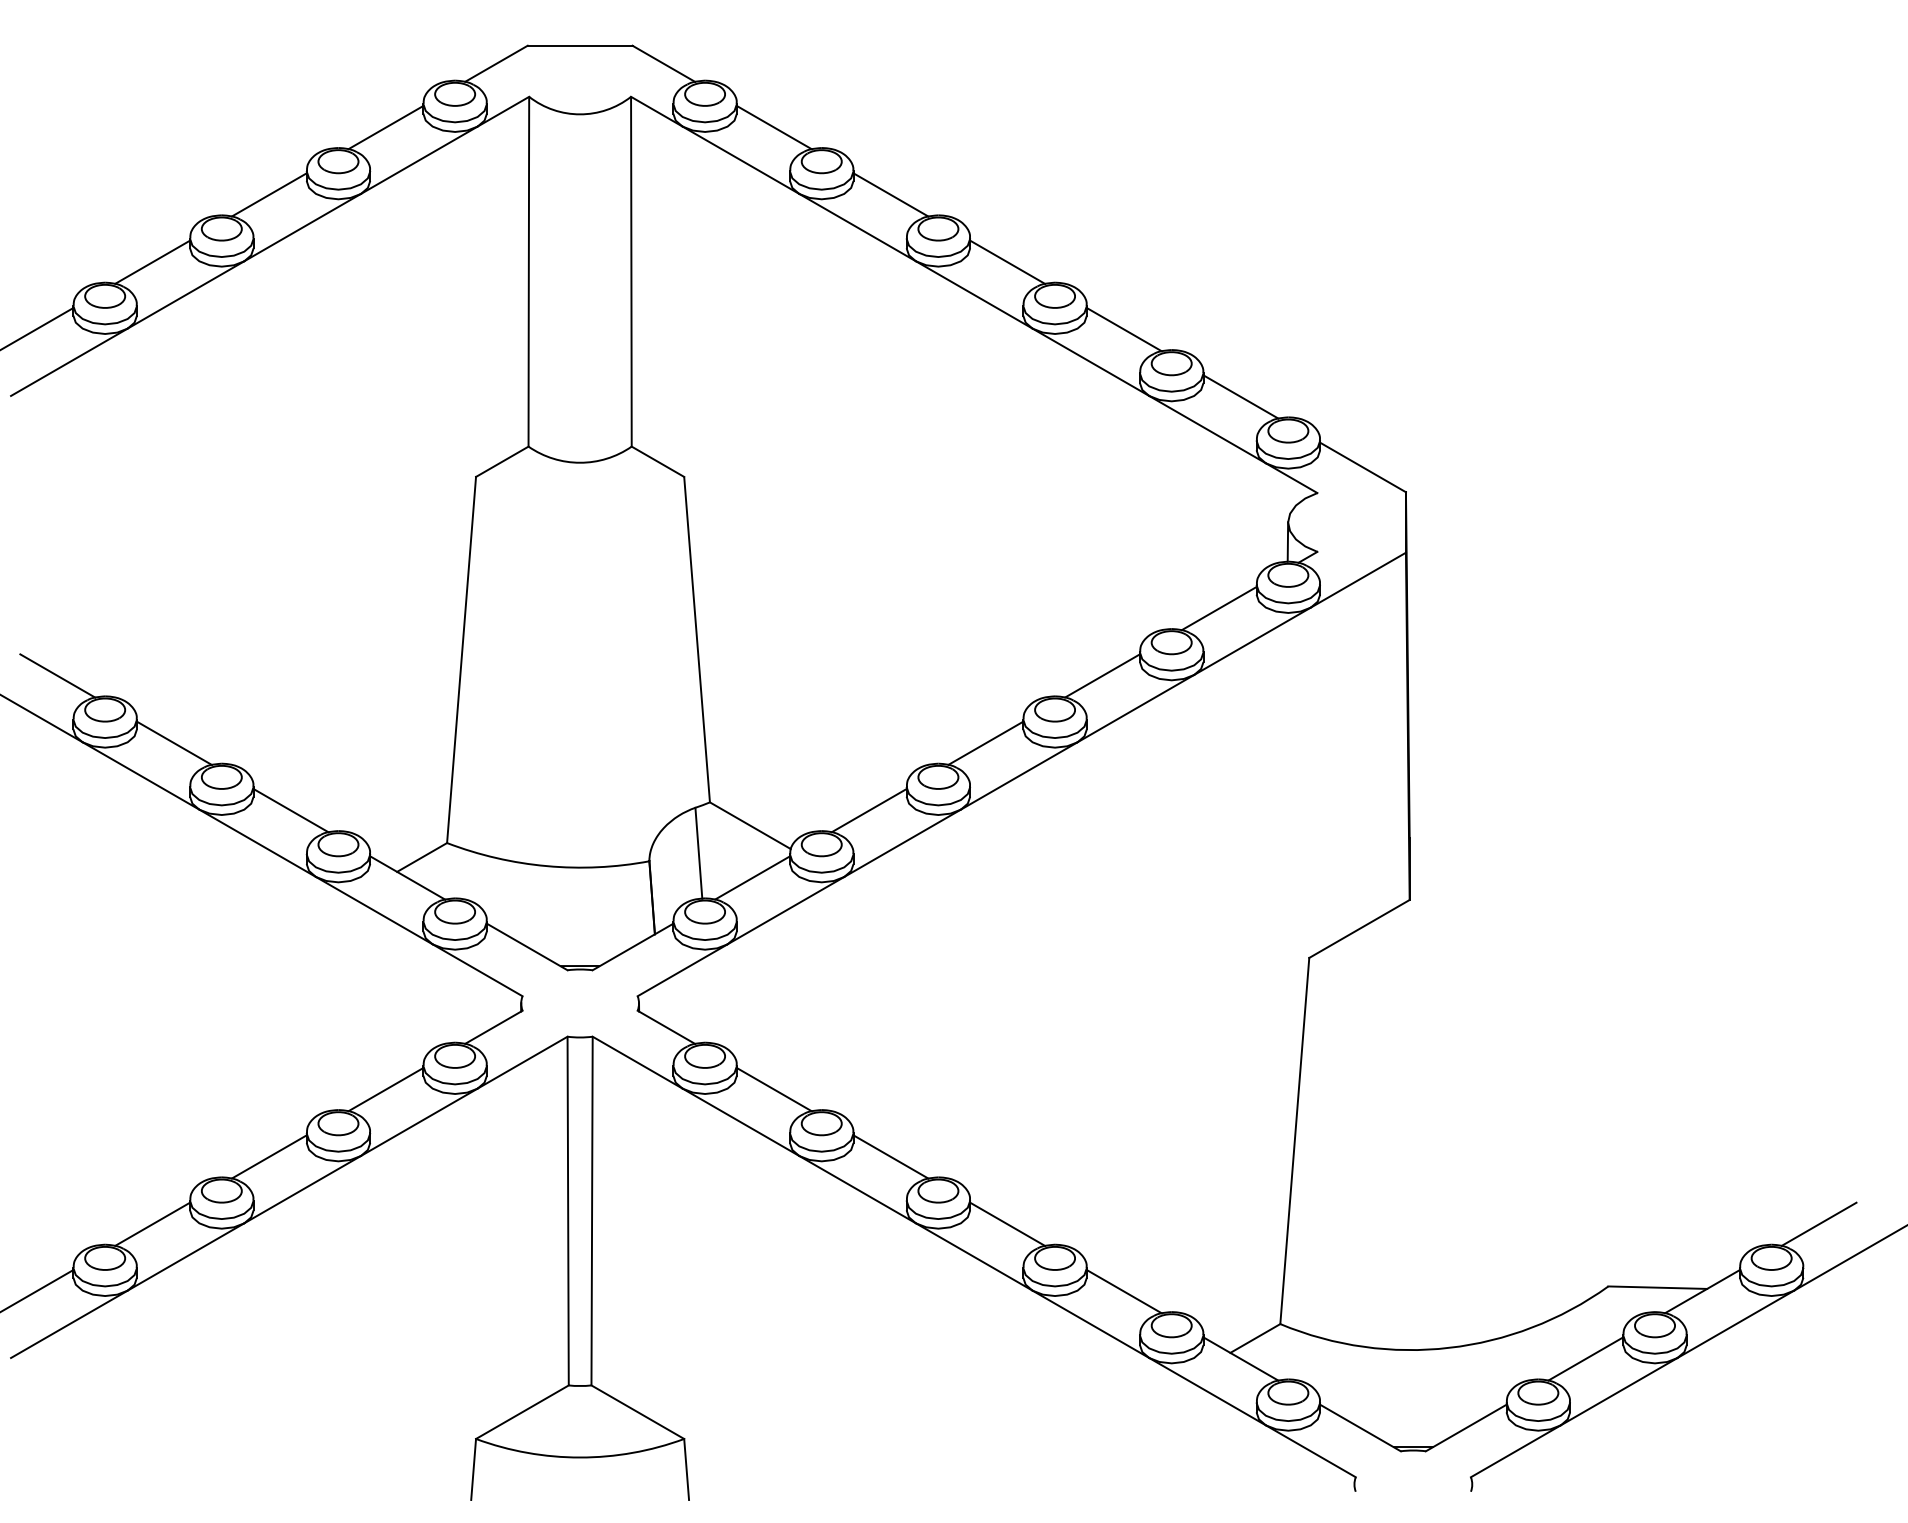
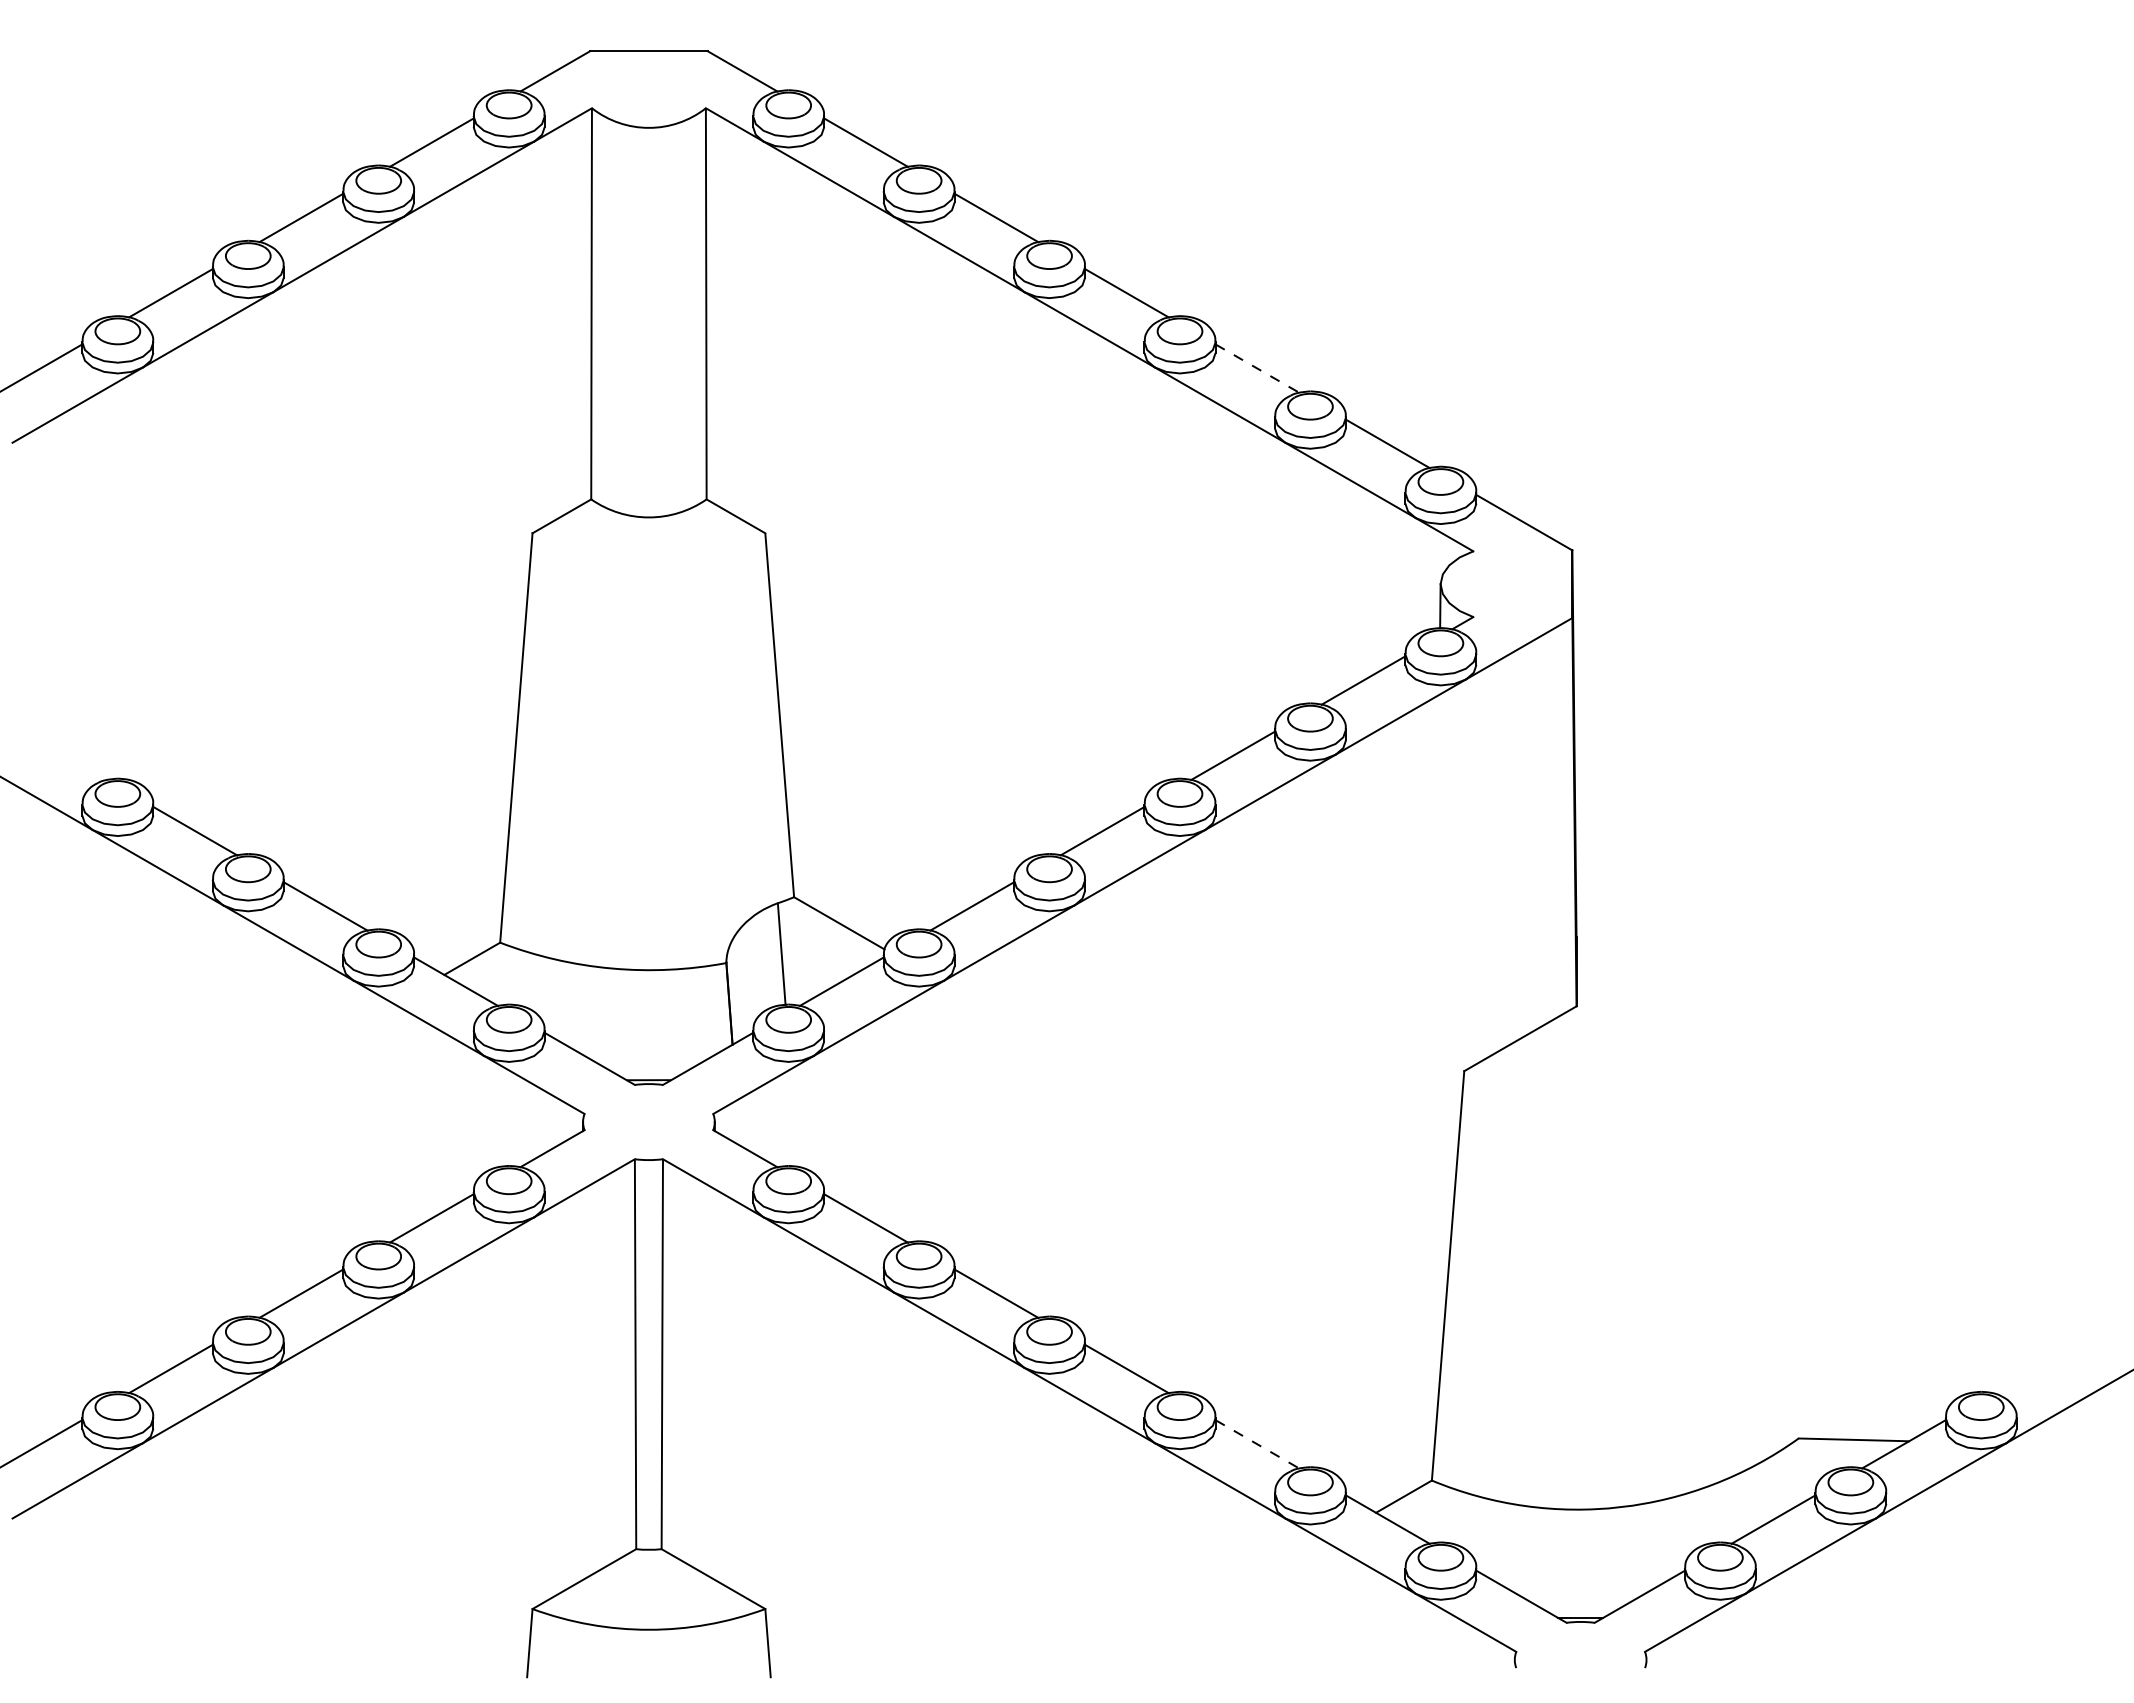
line: (1124, 329) -> (1257, 368), solid -> dashed
line: (57, 675) -> (64, 755), removed
line: (1819, 1223) -> (2034, 1368), removed
line: (1124, 1291) -> (1257, 1444), solid -> dashed

